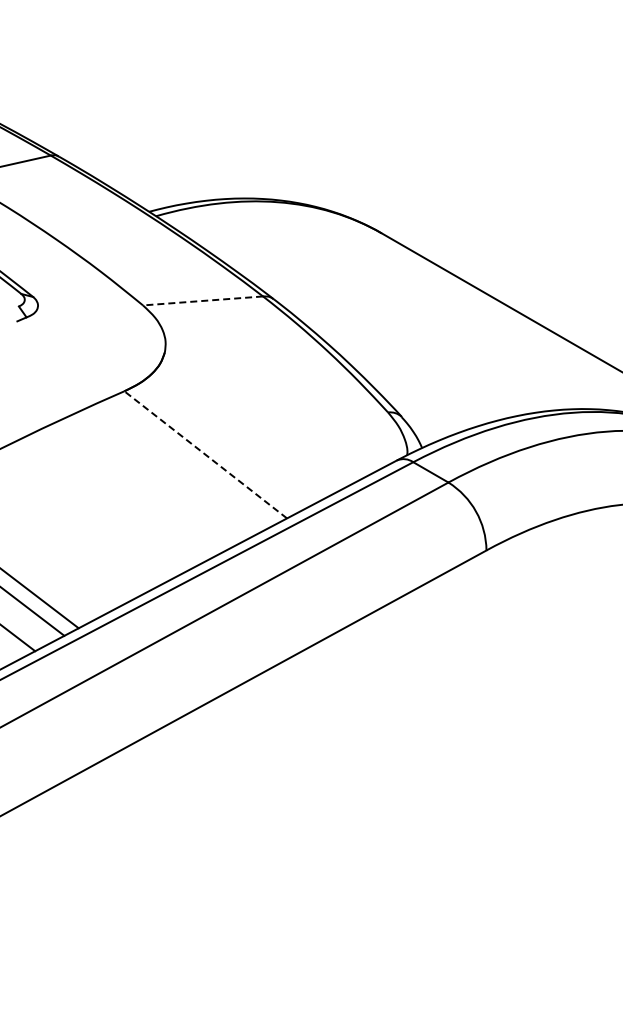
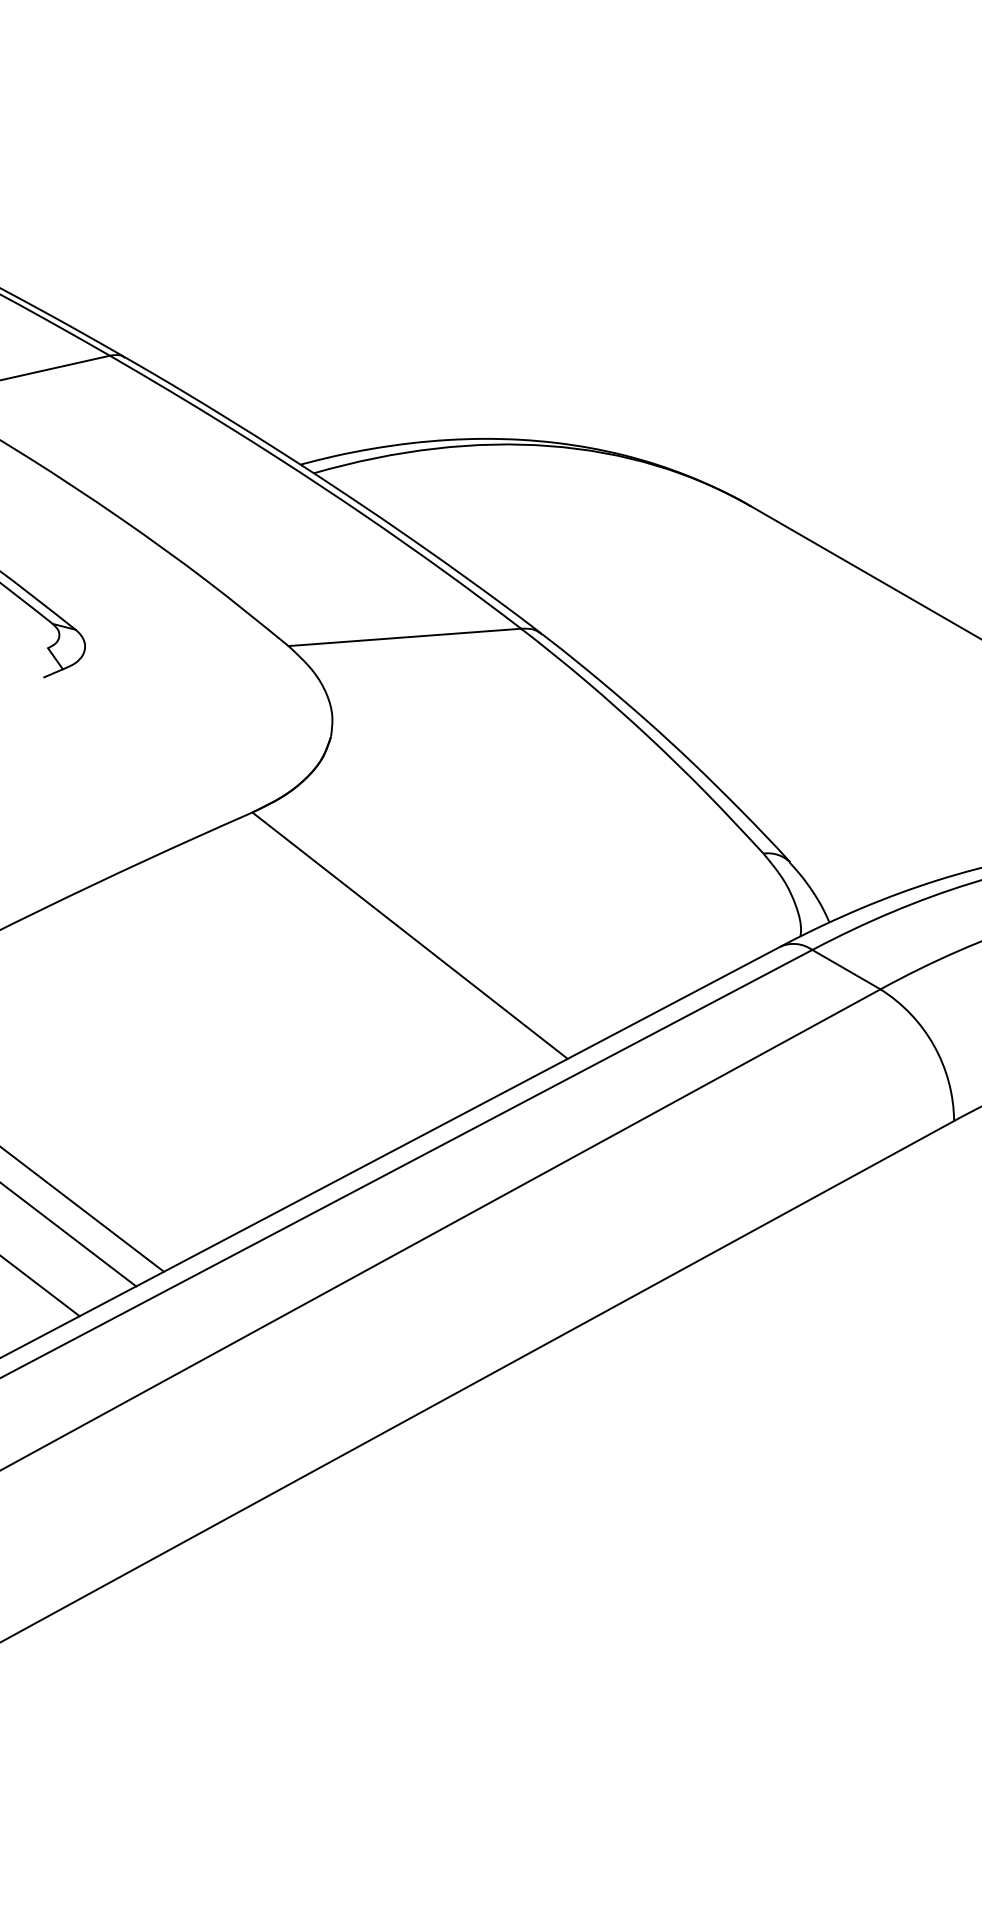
line: (202, 300) -> (403, 636), dashed -> solid
line: (205, 454) -> (409, 934), dashed -> solid

